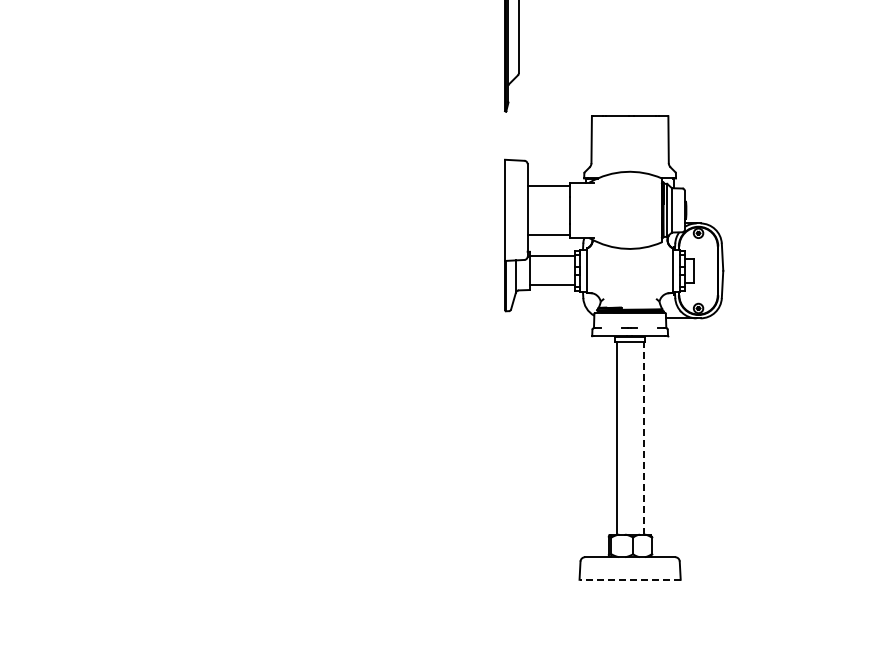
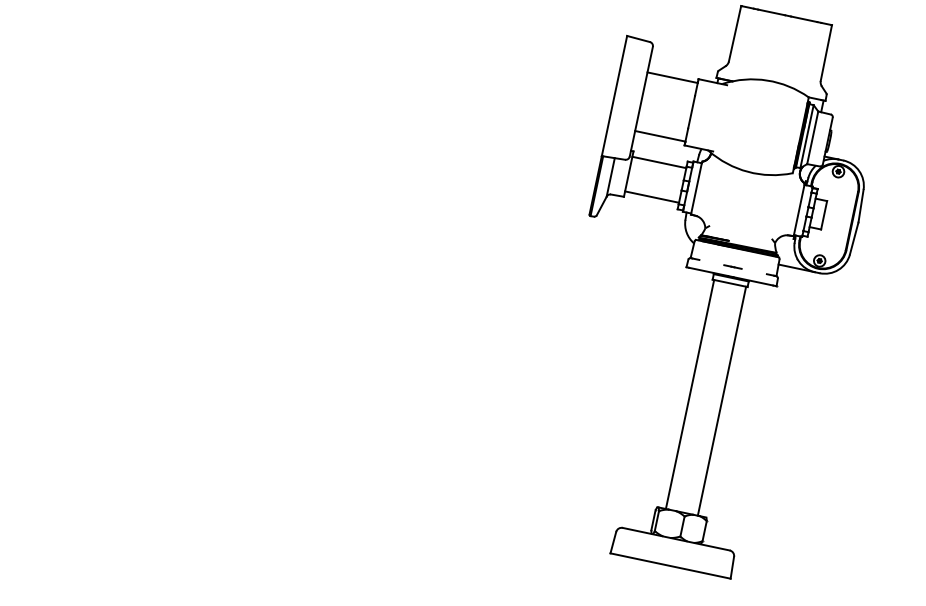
line: (643, 437) -> (722, 400), dashed -> solid
line: (630, 579) -> (671, 565), dashed -> solid

